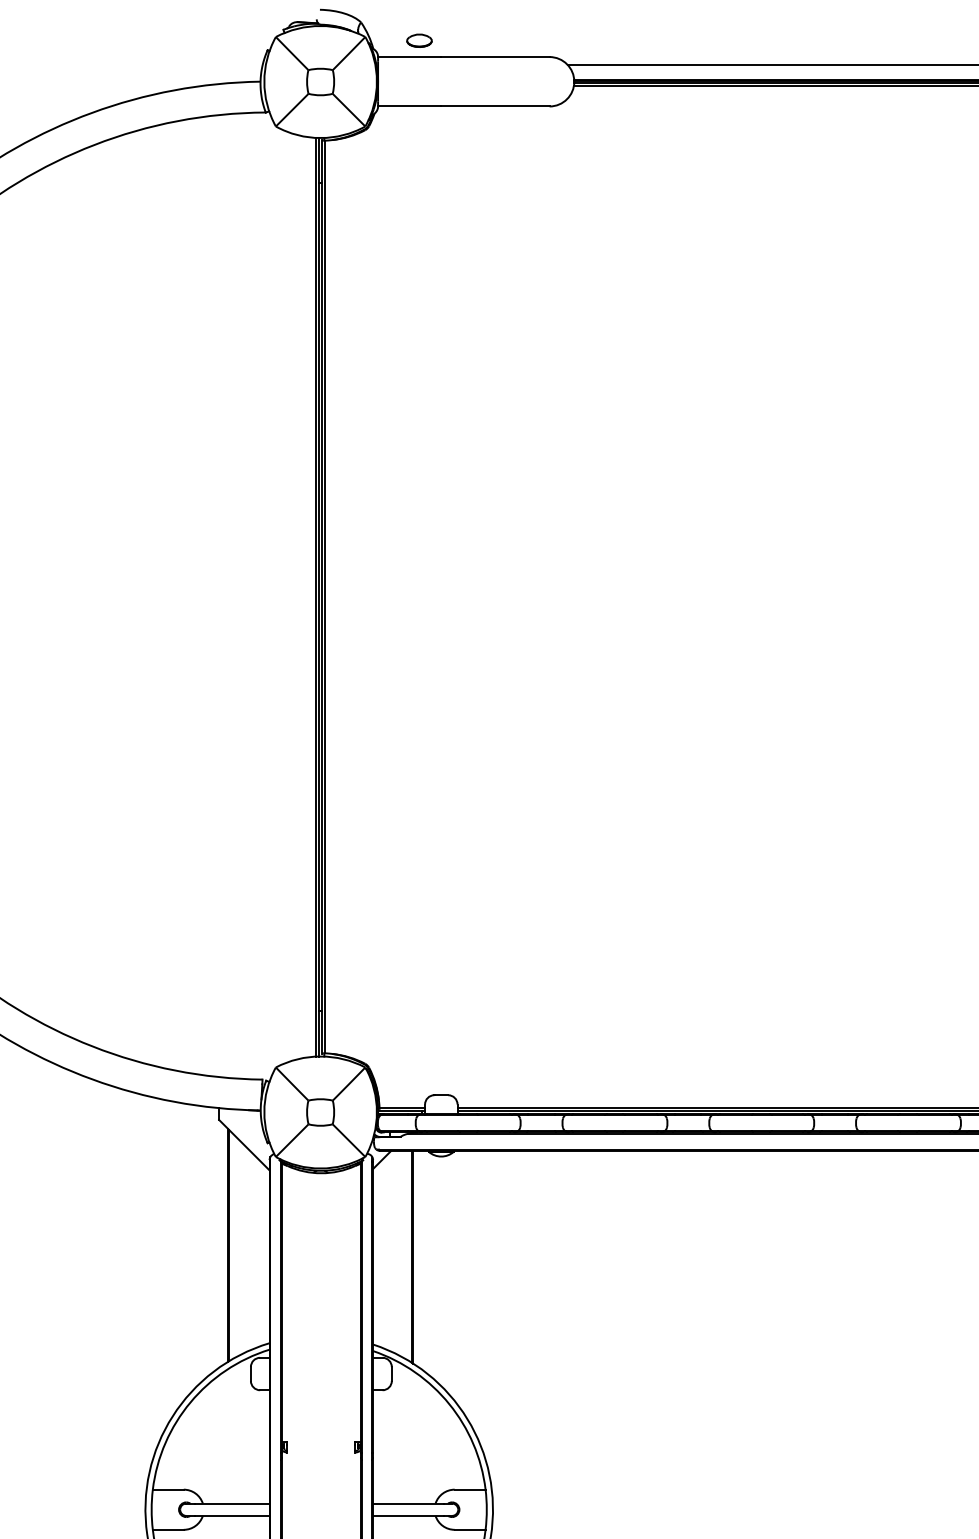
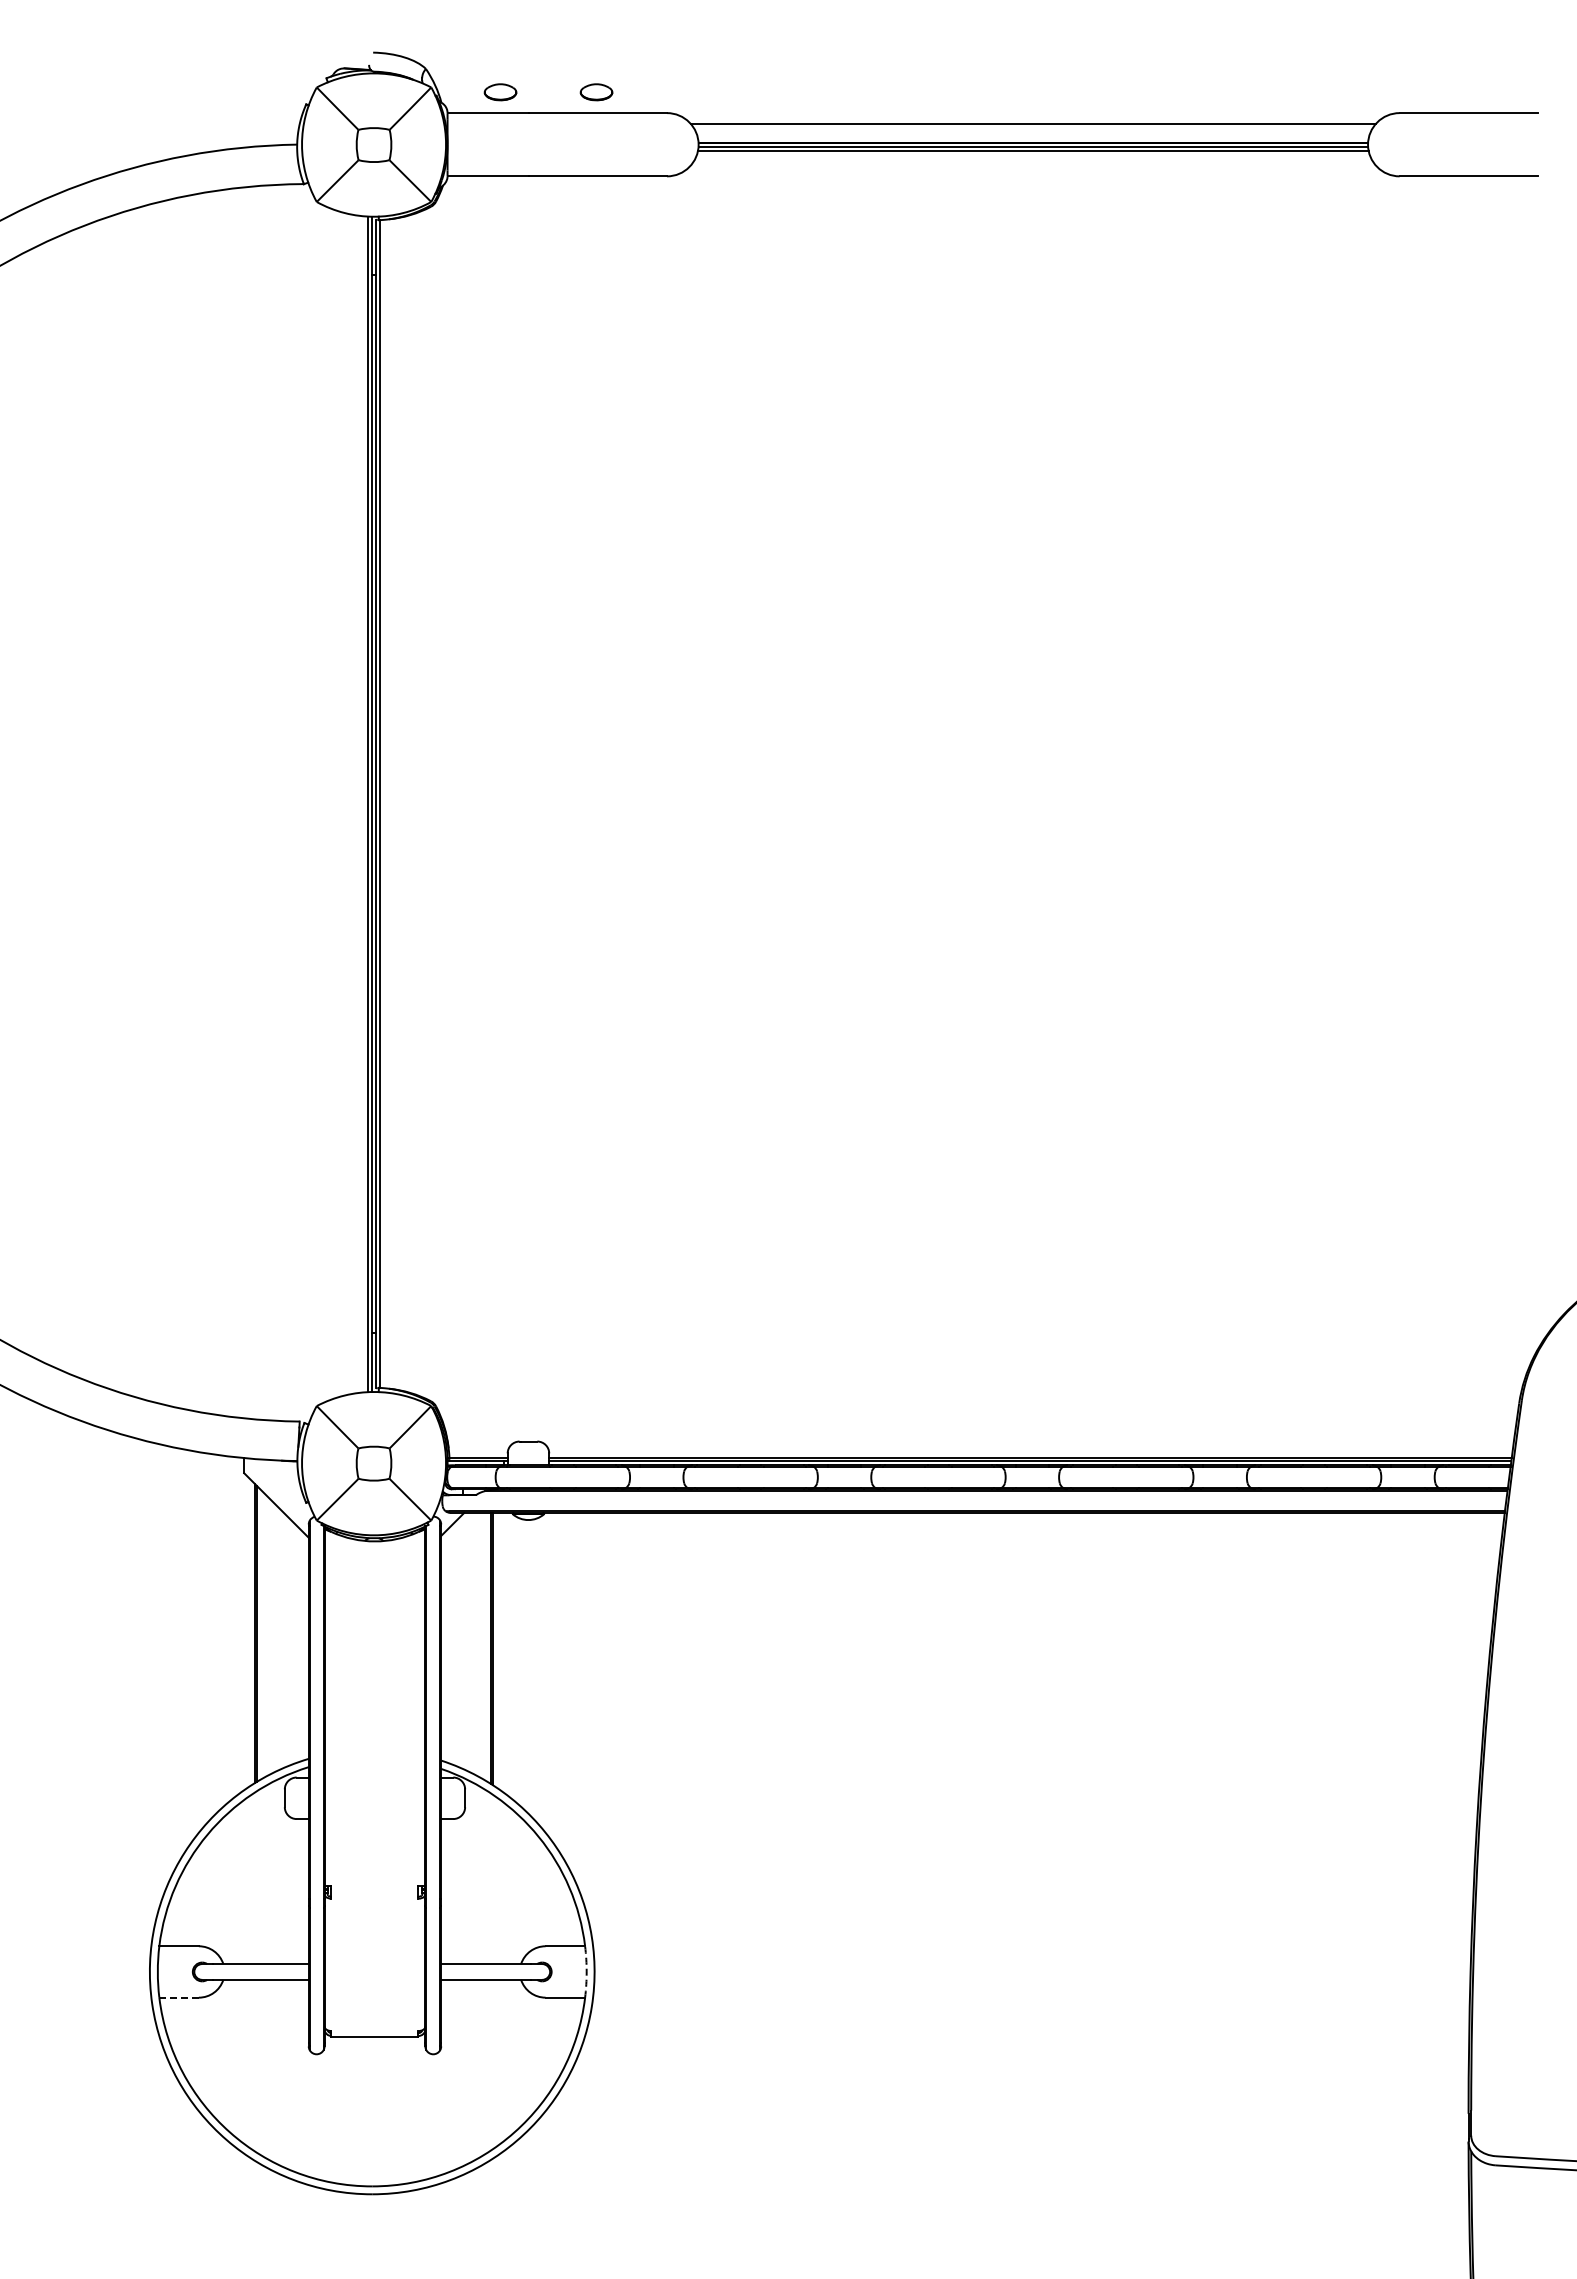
part: (494, 40) -> (596, 92), added
arc: (486, 1509) -> (586, 1971), solid -> dashed
line: (168, 1529) -> (179, 1997), solid -> dashed

